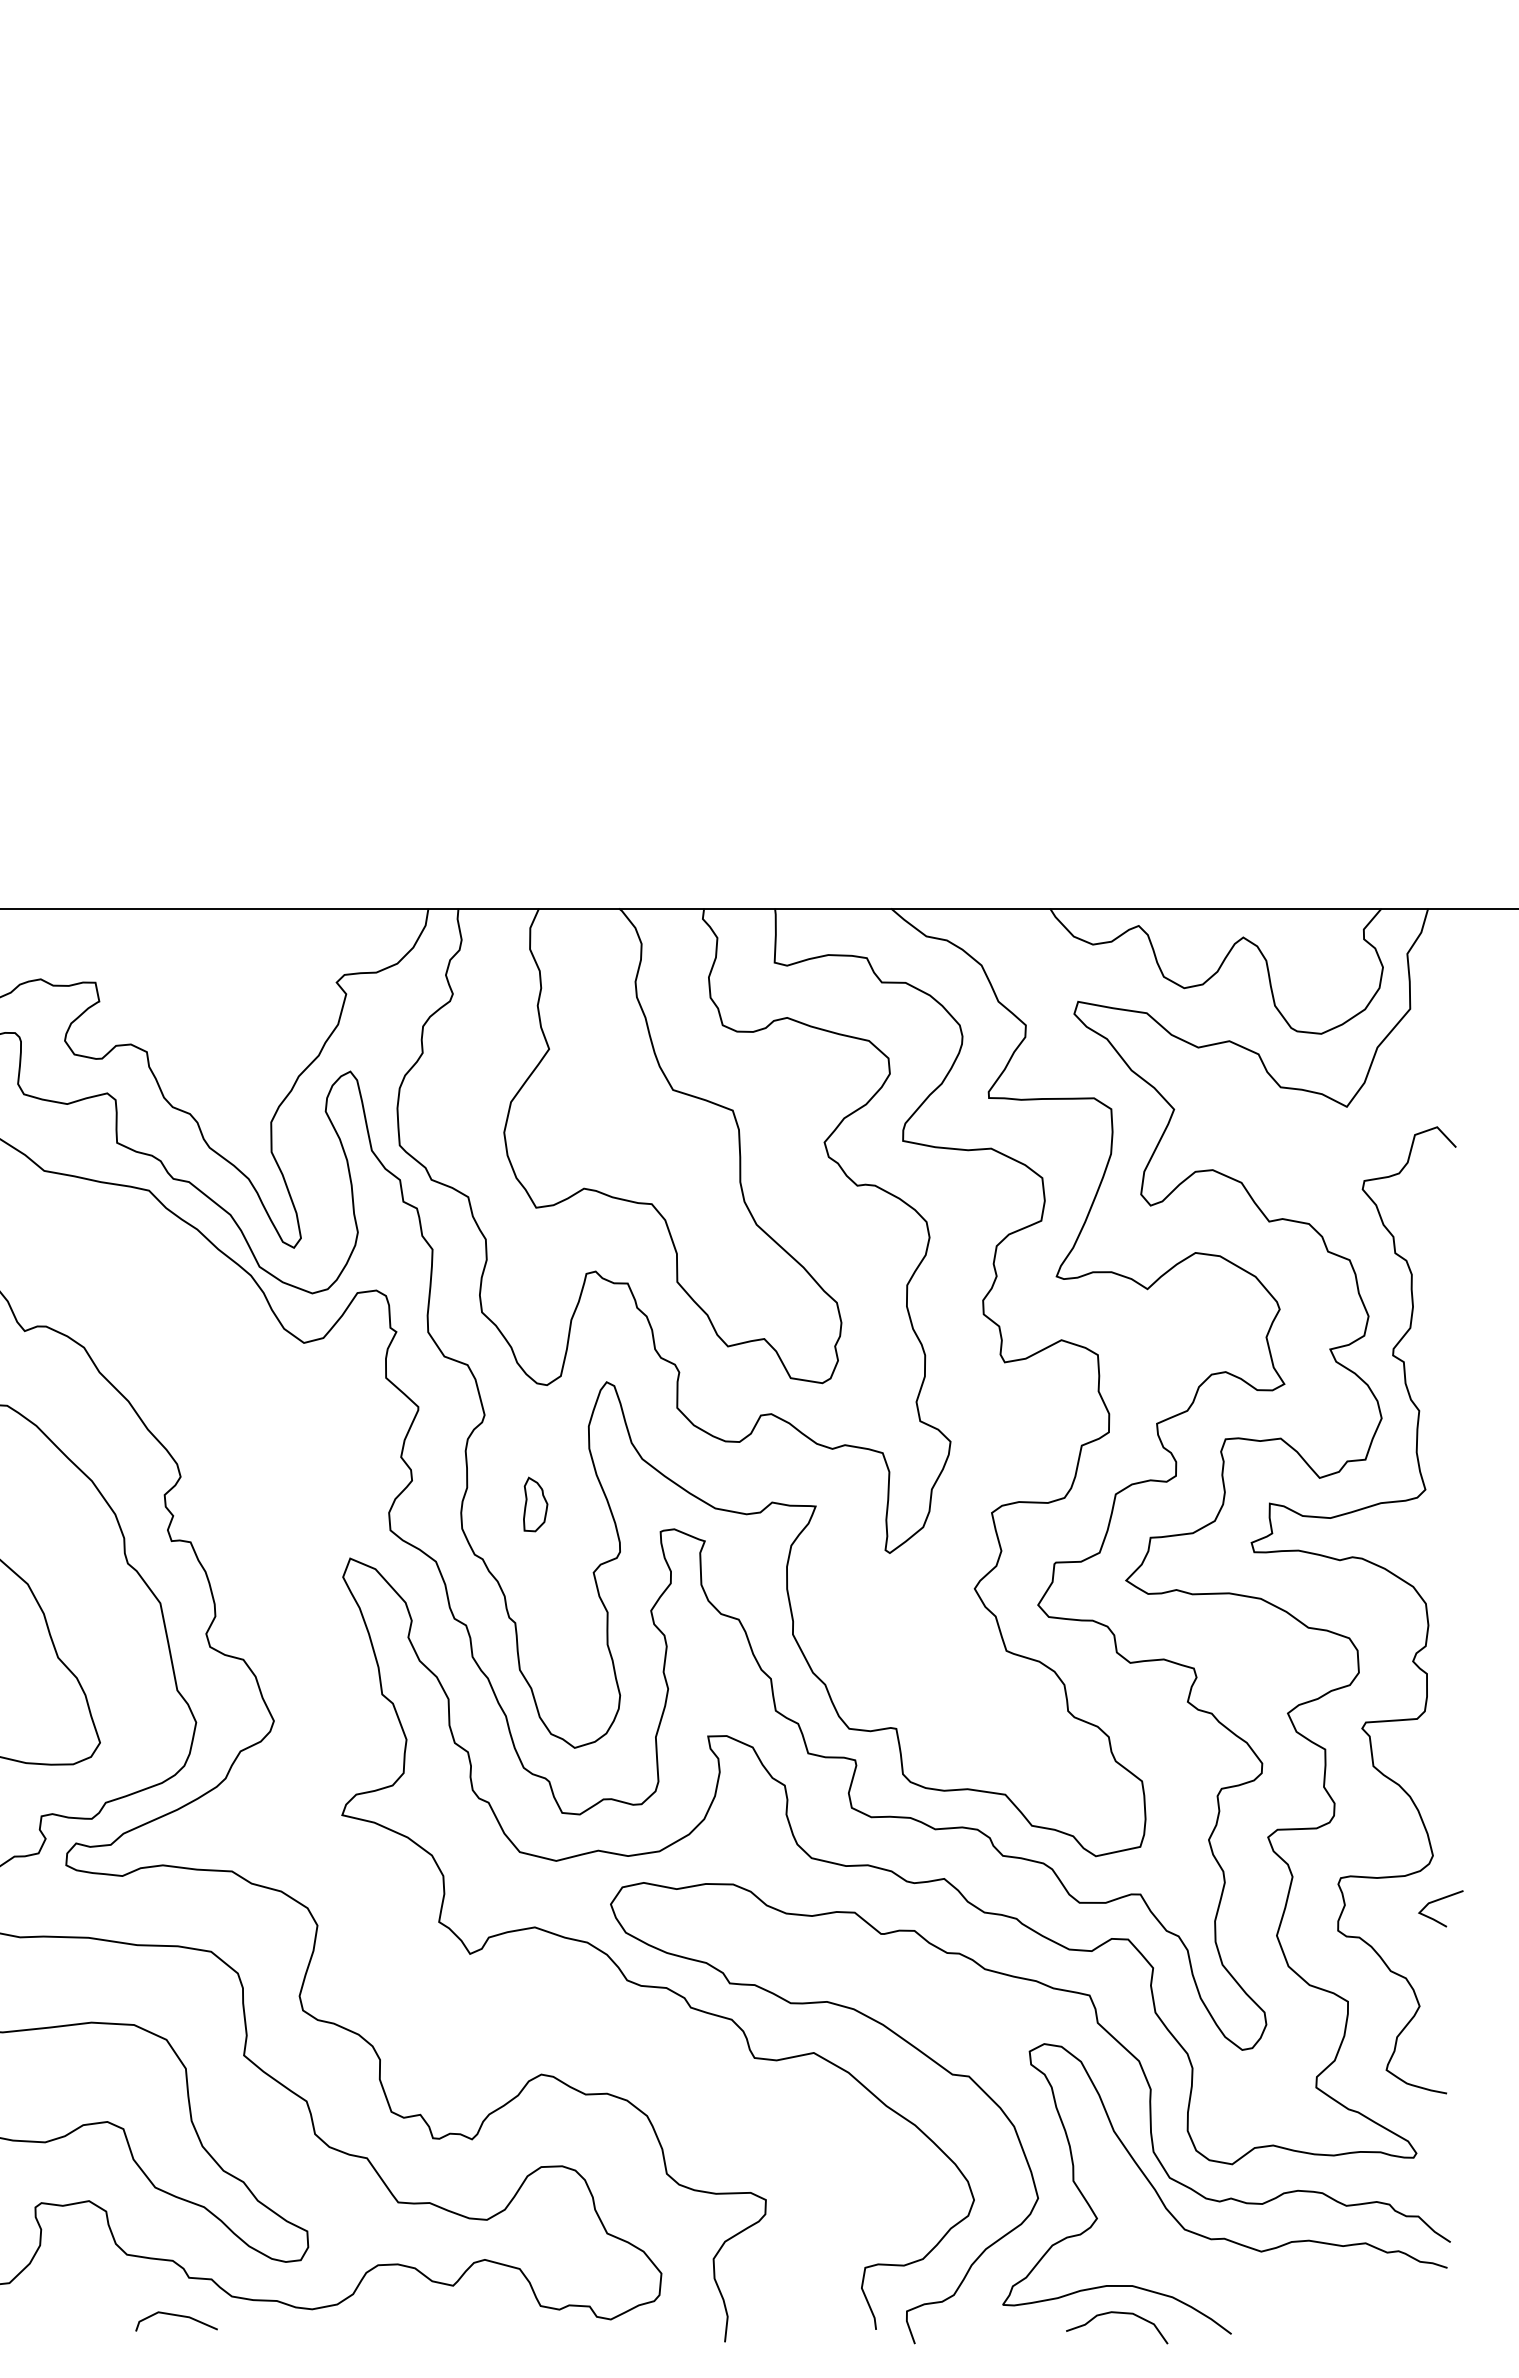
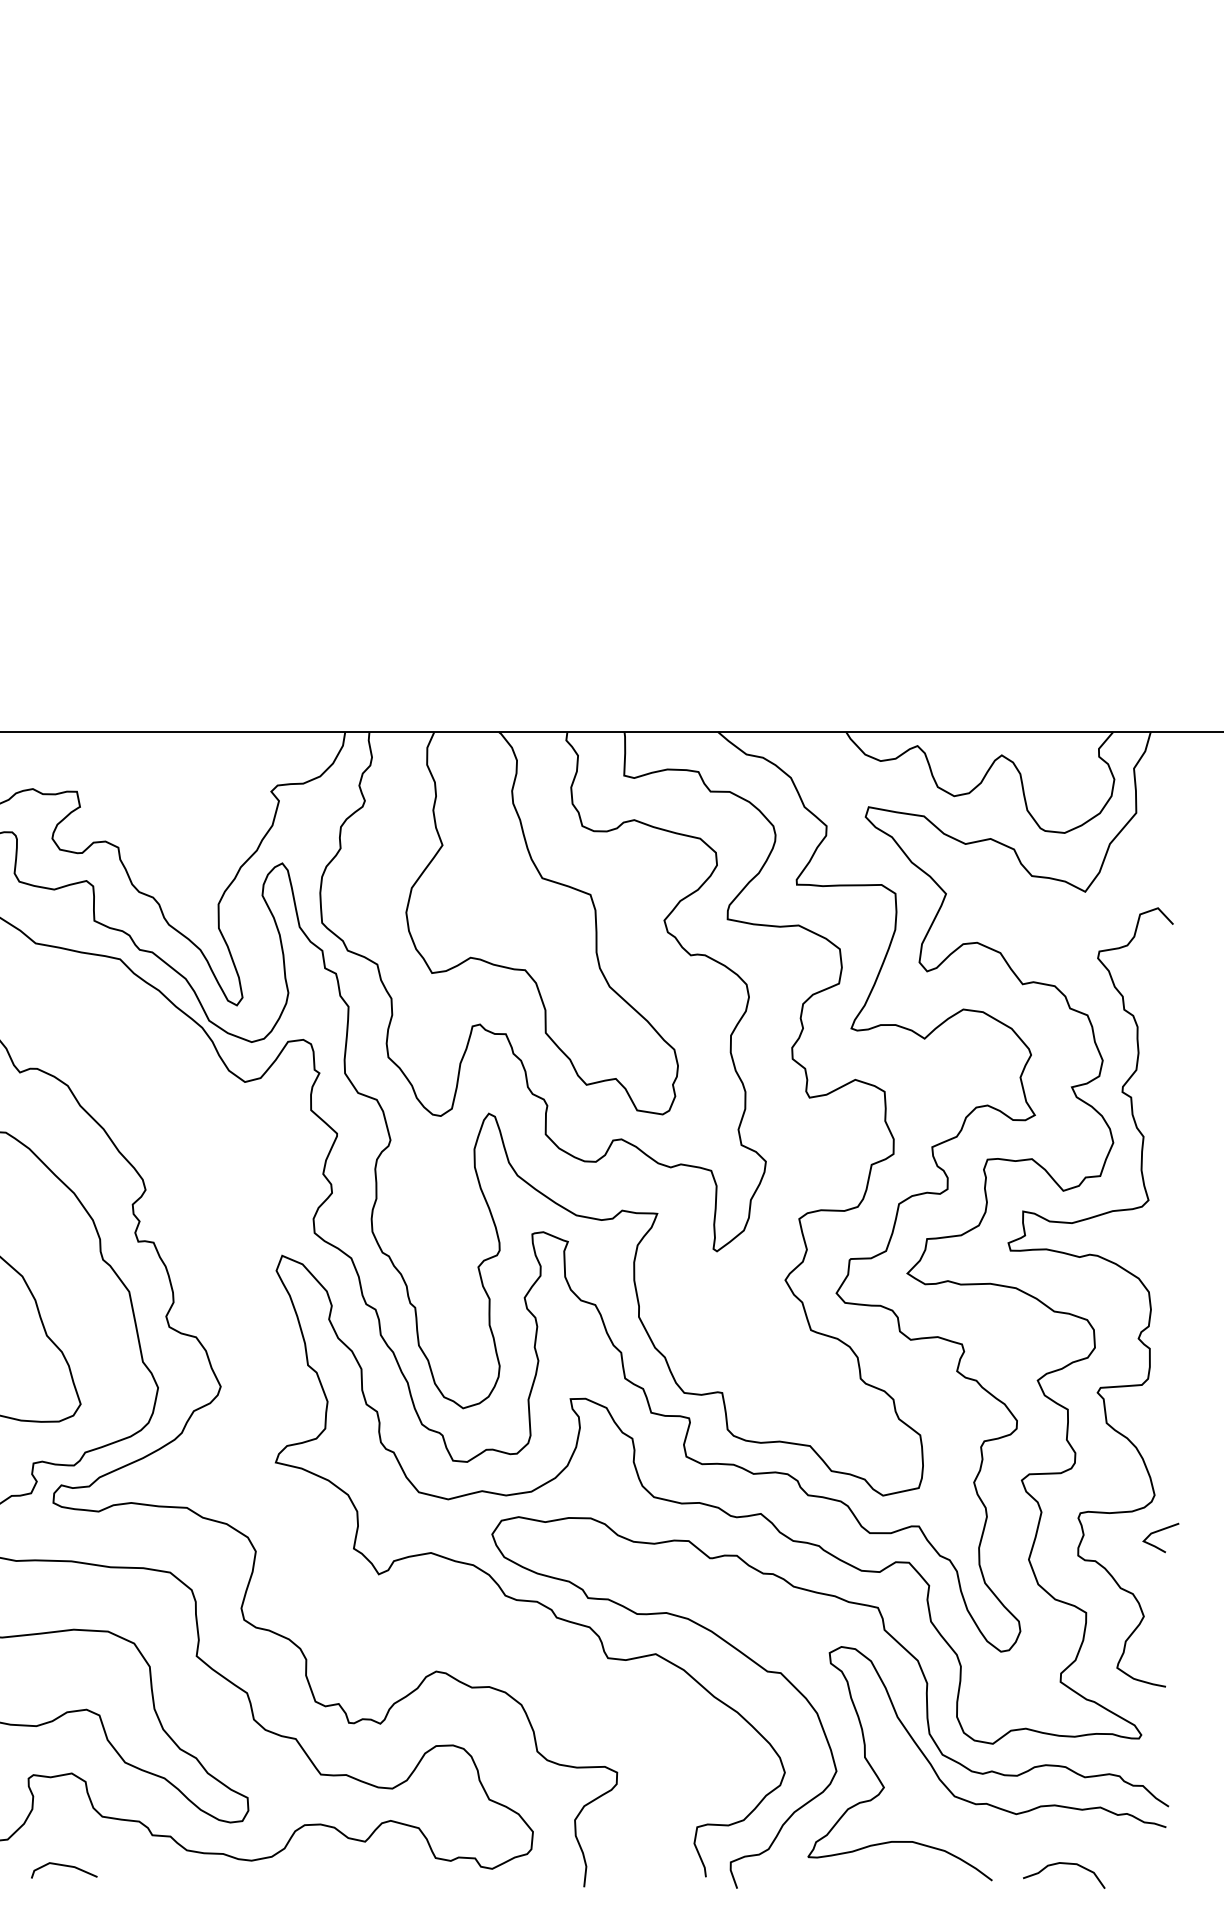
part: (535, 1503) -> (431, 1211), removed
curve: (1117, 2314) -> (1064, 1864), moved
line: (176, 2316) -> (64, 1866), moved

